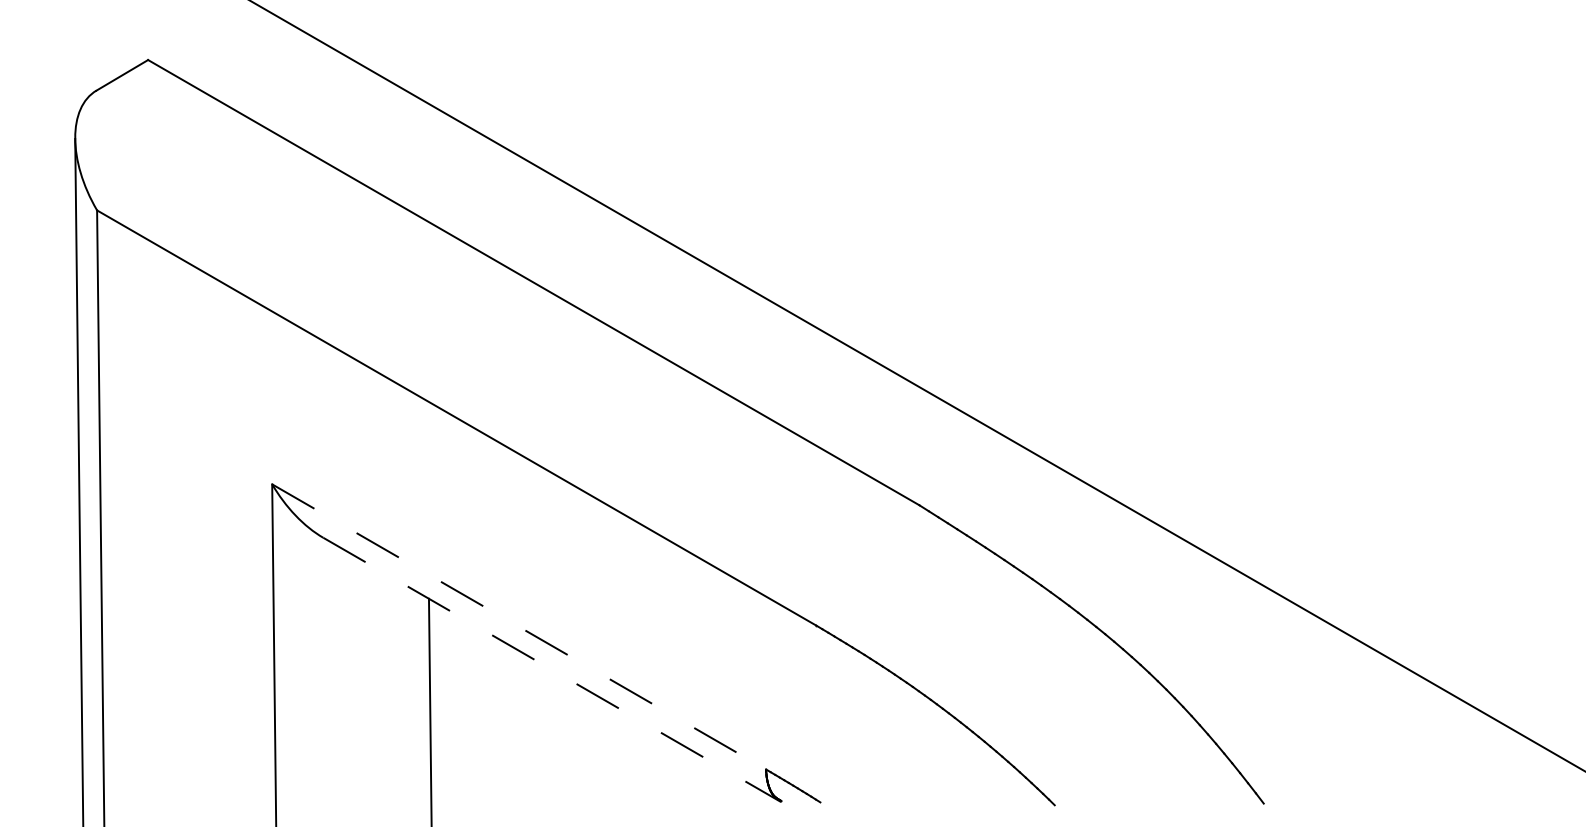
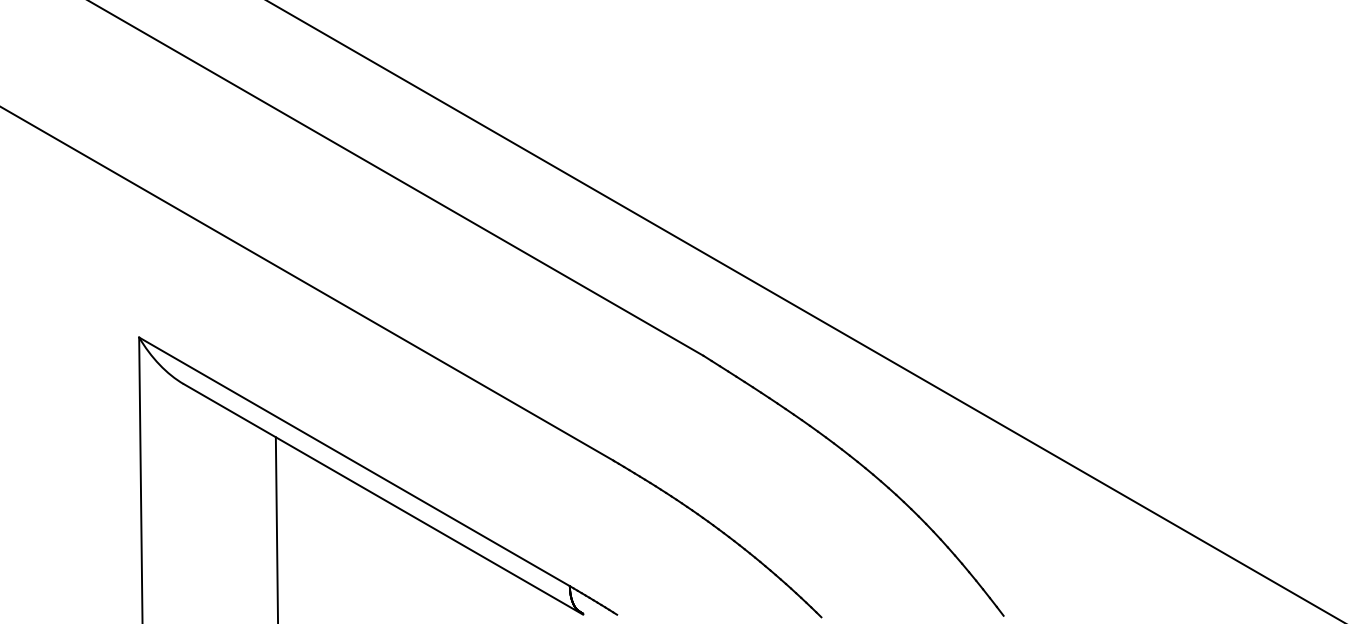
line: (519, 627) -> (354, 462), dashed -> solid
line: (552, 670) -> (383, 499), dashed -> solid

